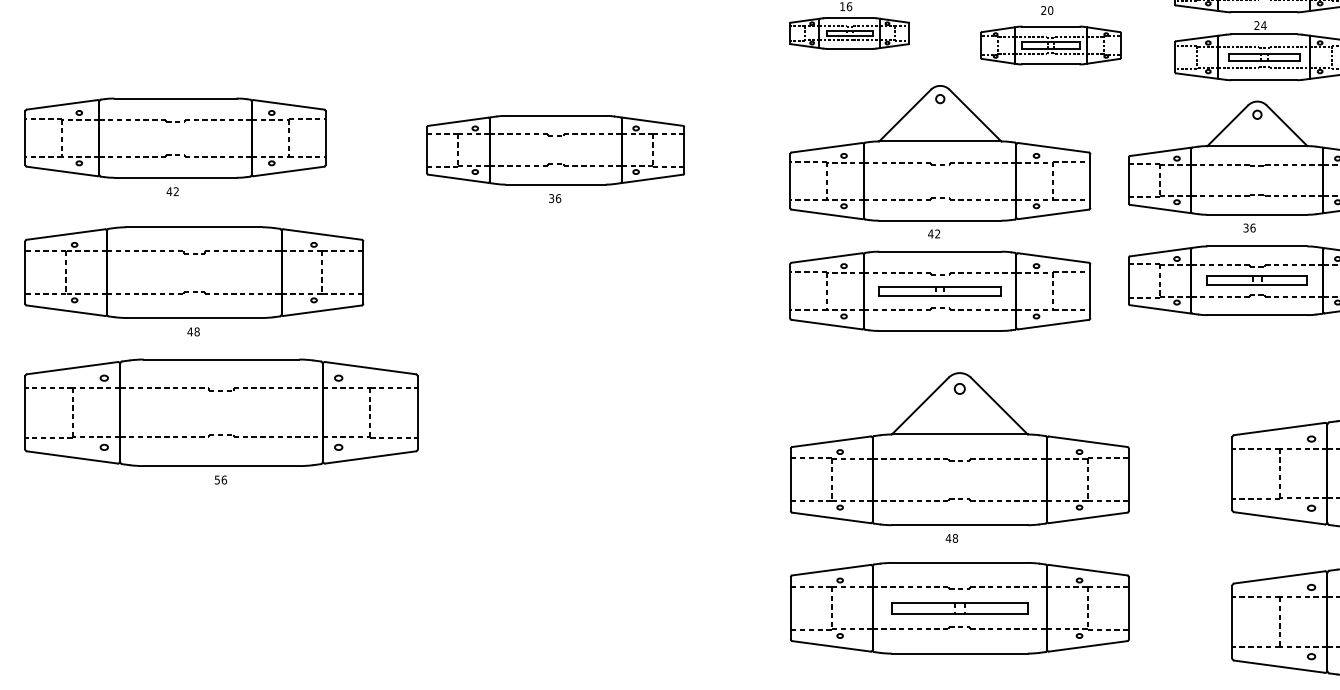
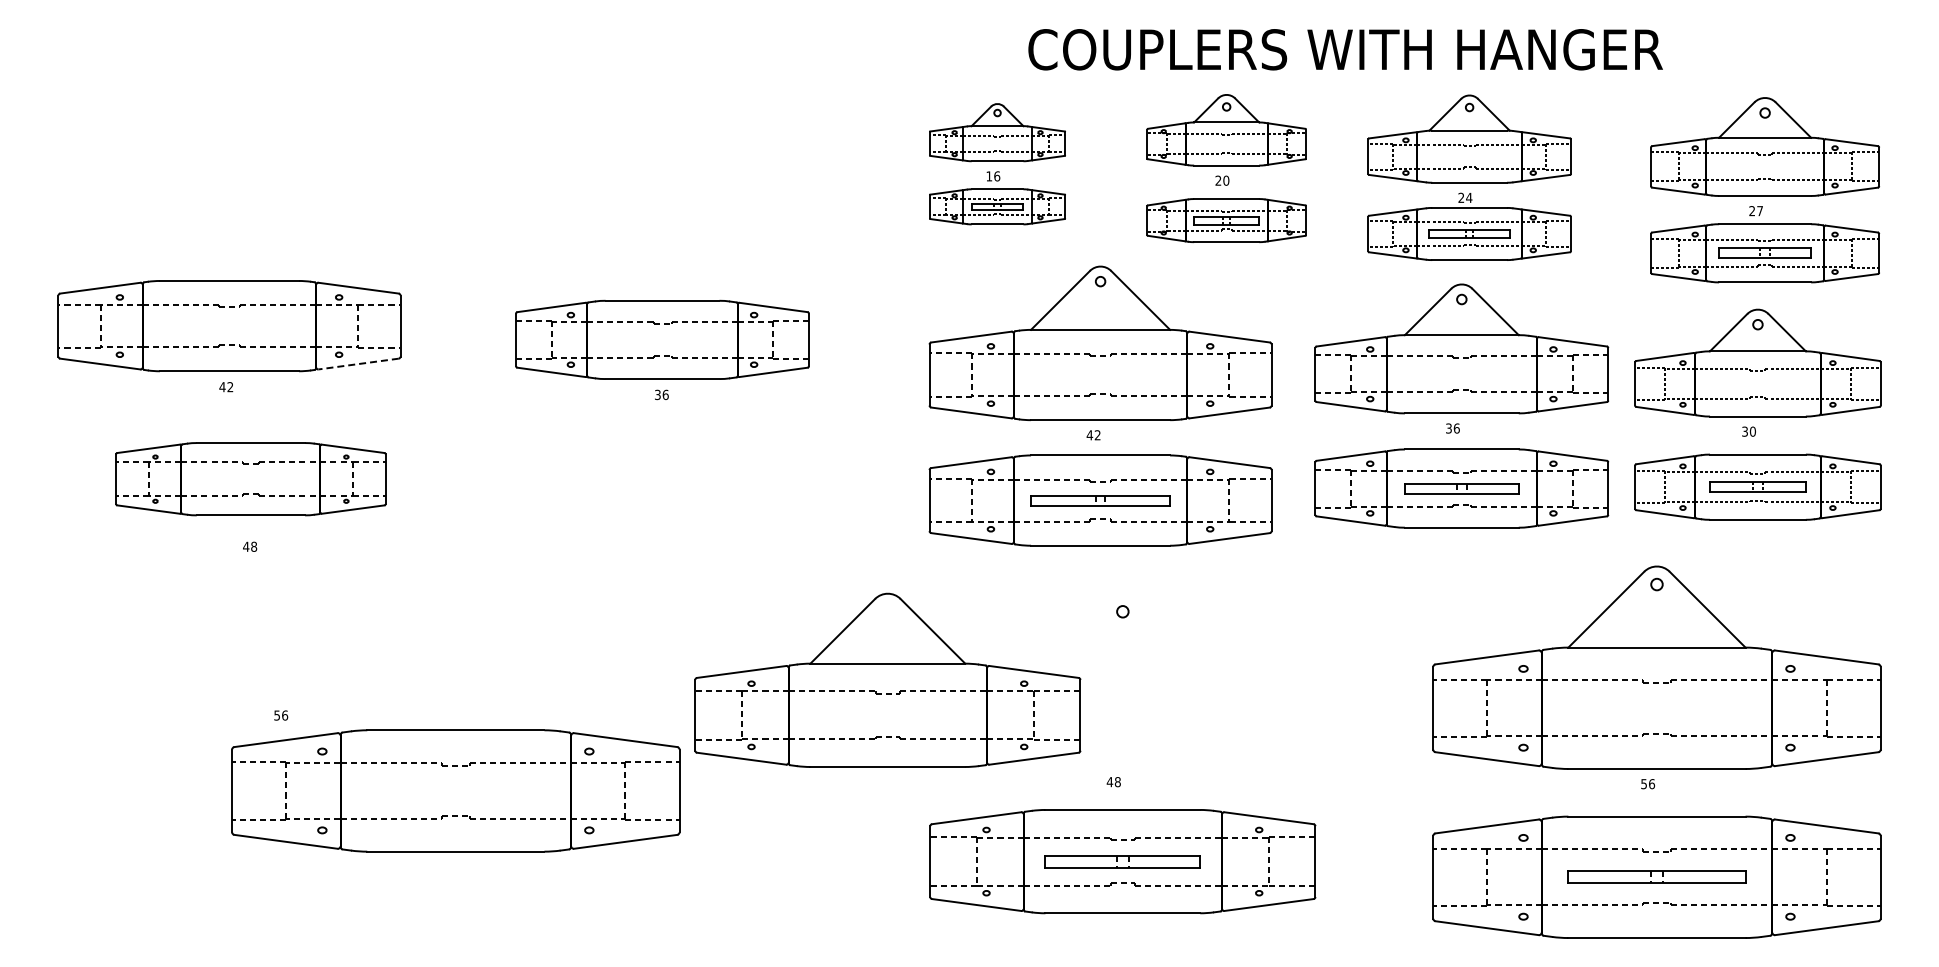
line: (288, 171) -> (358, 364), solid -> dashed
part: (193, 271) -> (250, 478), size x0.7
part: (221, 412) -> (455, 790), moved
part: (959, 448) -> (887, 679), moved

